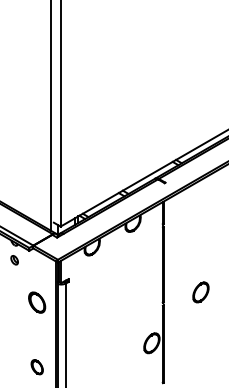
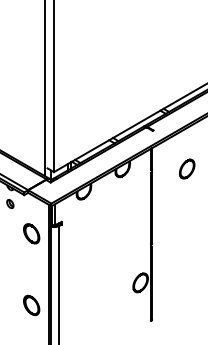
part: (200, 292) -> (186, 169), moved
part: (37, 302) -> (32, 233), moved
part: (37, 367) -> (32, 305), size x1.43

